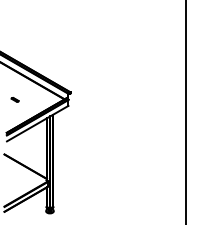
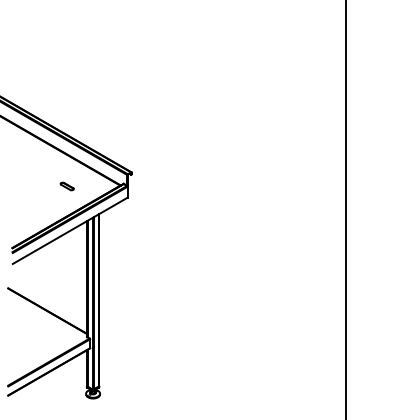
part: (14, 99) -> (66, 185), moved

